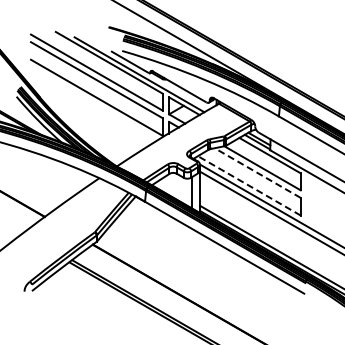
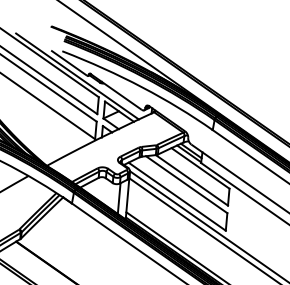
line: (257, 173) -> (186, 185), dashed -> solid
line: (248, 185) -> (176, 196), dashed -> solid

